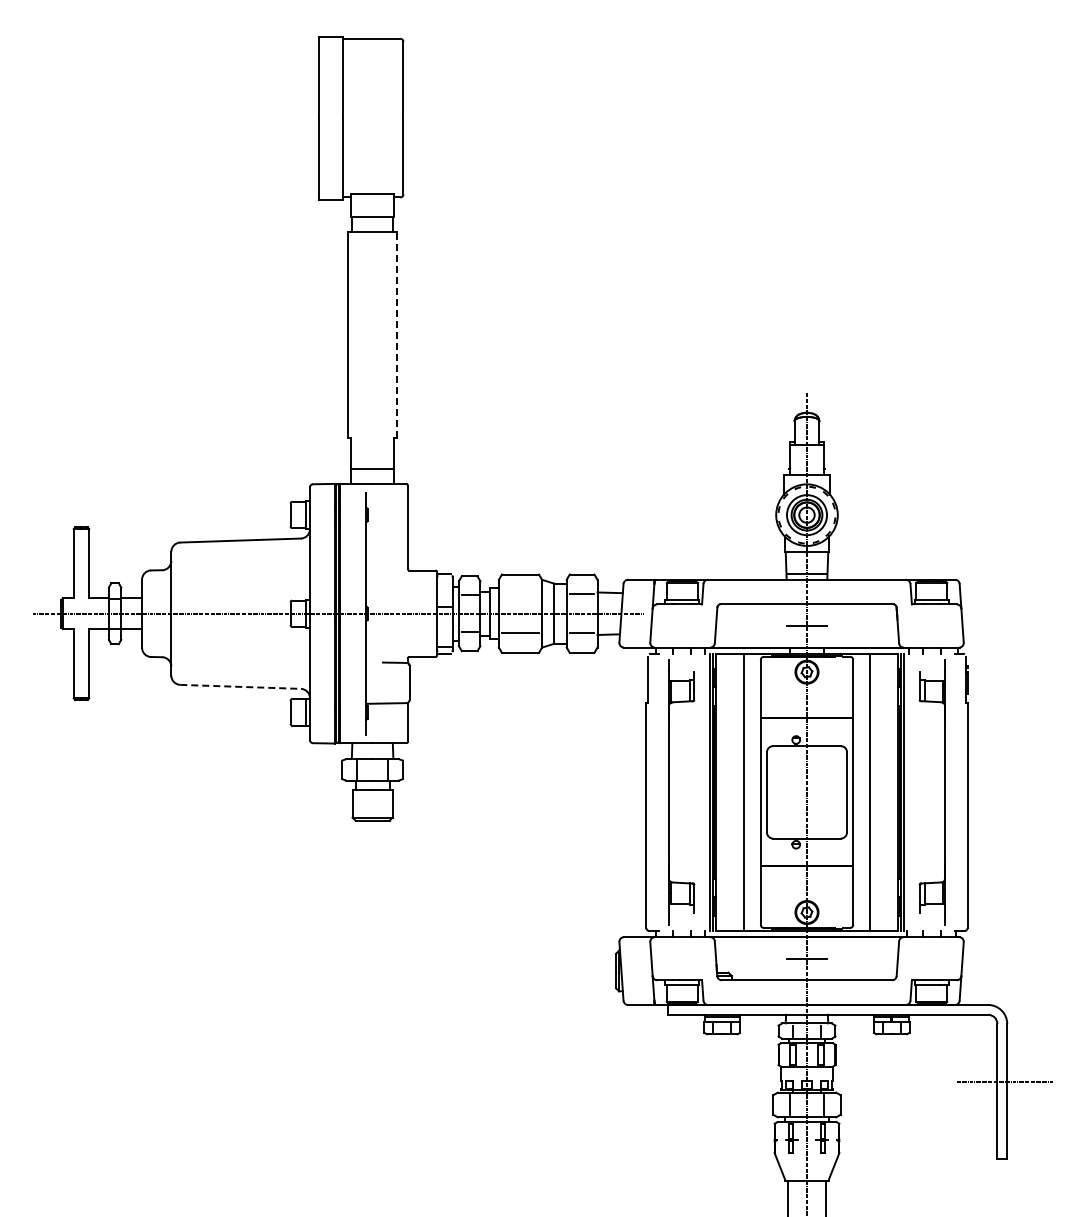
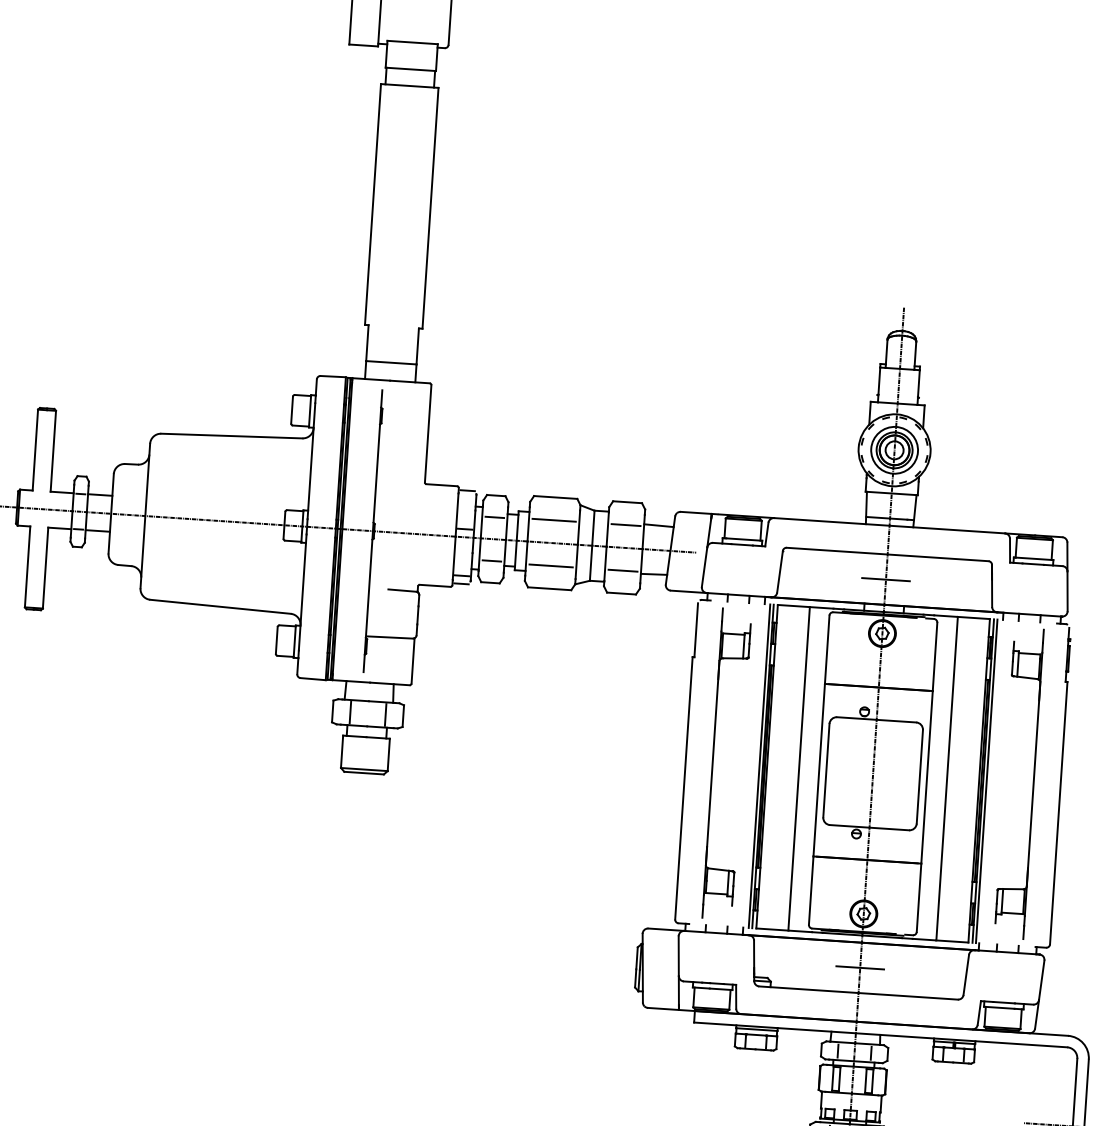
line: (397, 334) -> (430, 207), dashed -> solid
line: (520, 594) -> (554, 520), added
line: (241, 686) -> (221, 606), dashed -> solid

